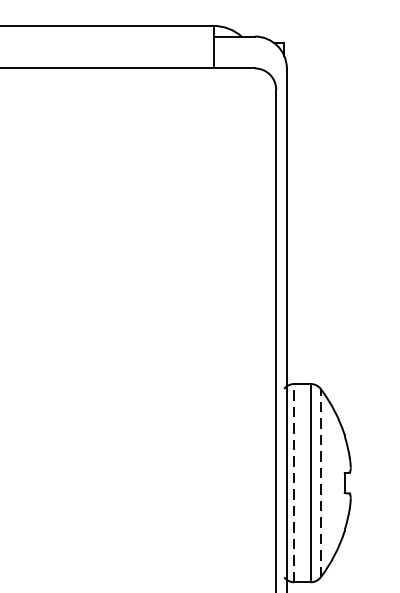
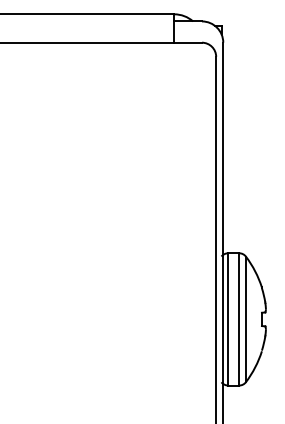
line: (294, 481) -> (228, 318), dashed -> solid
line: (320, 483) -> (245, 319), dashed -> solid

